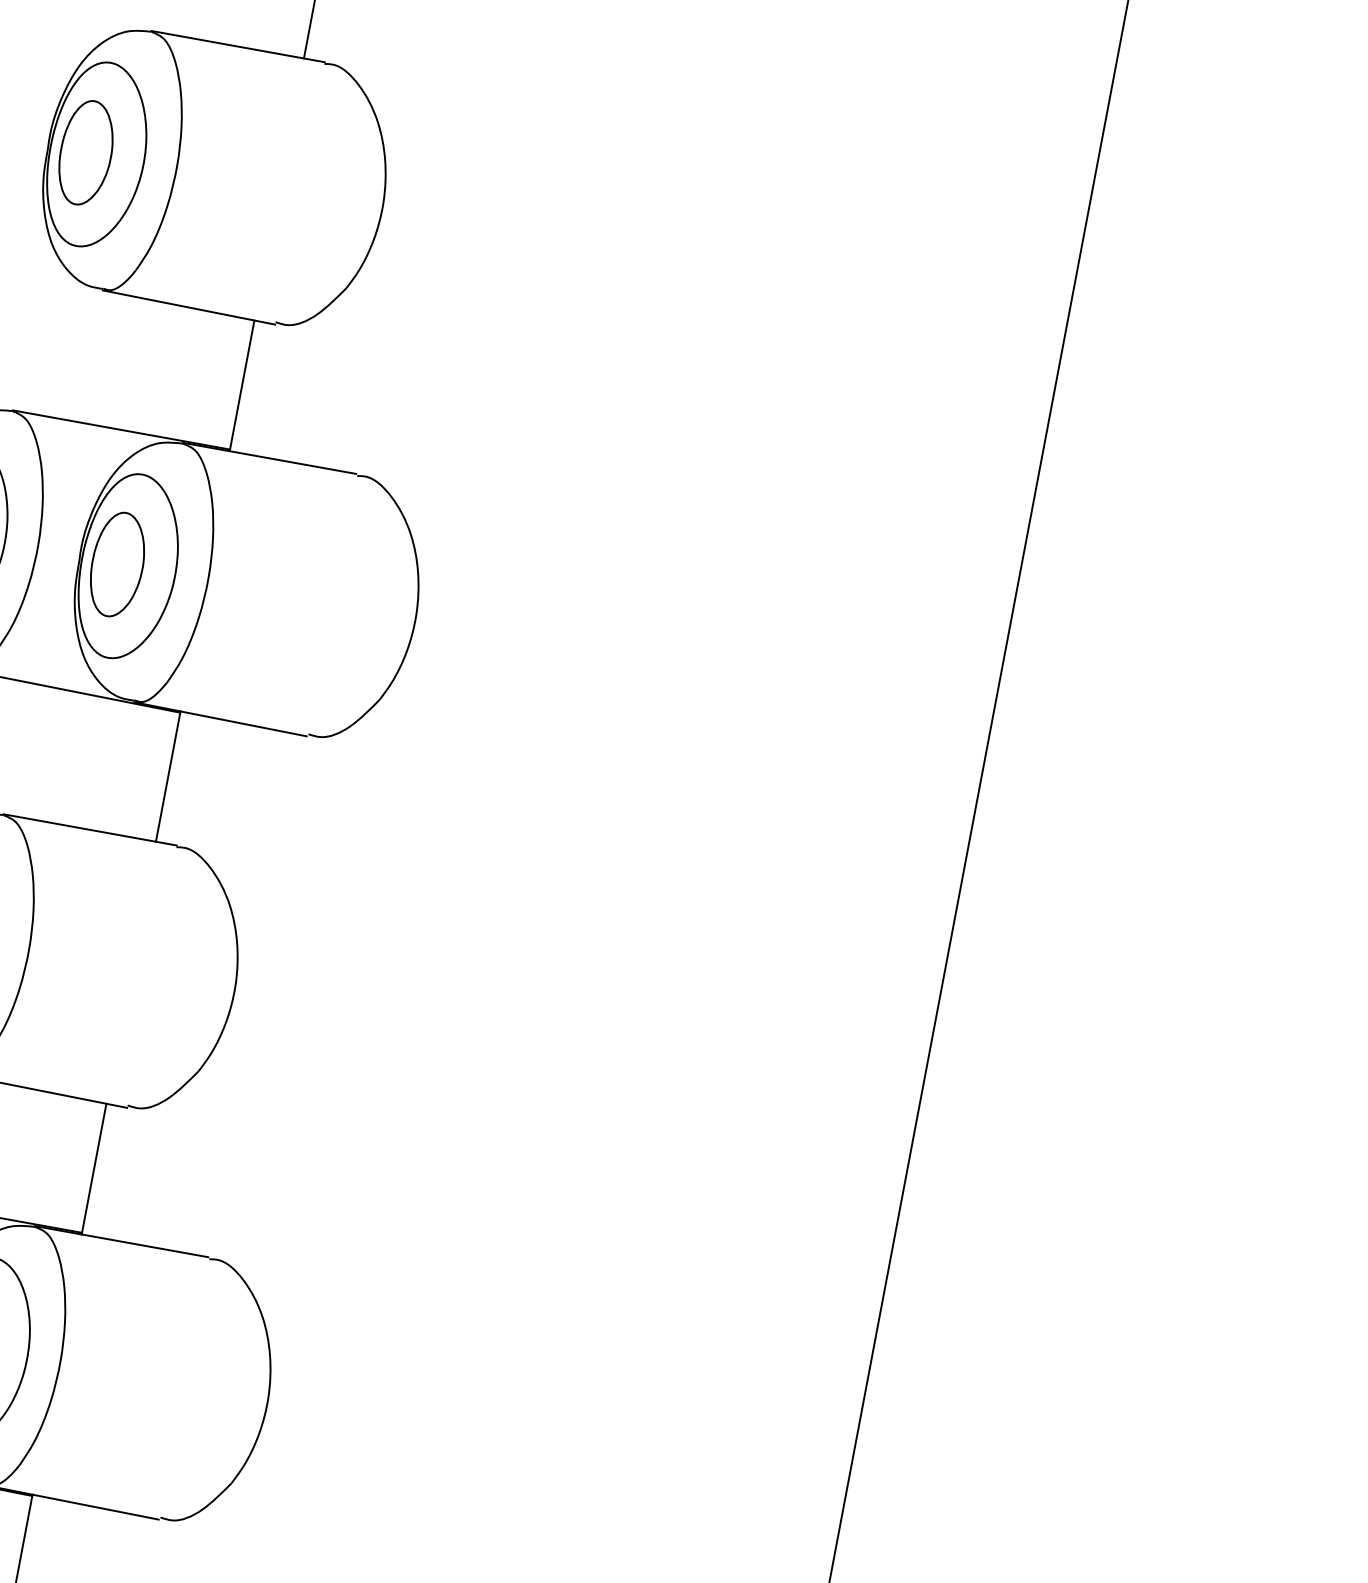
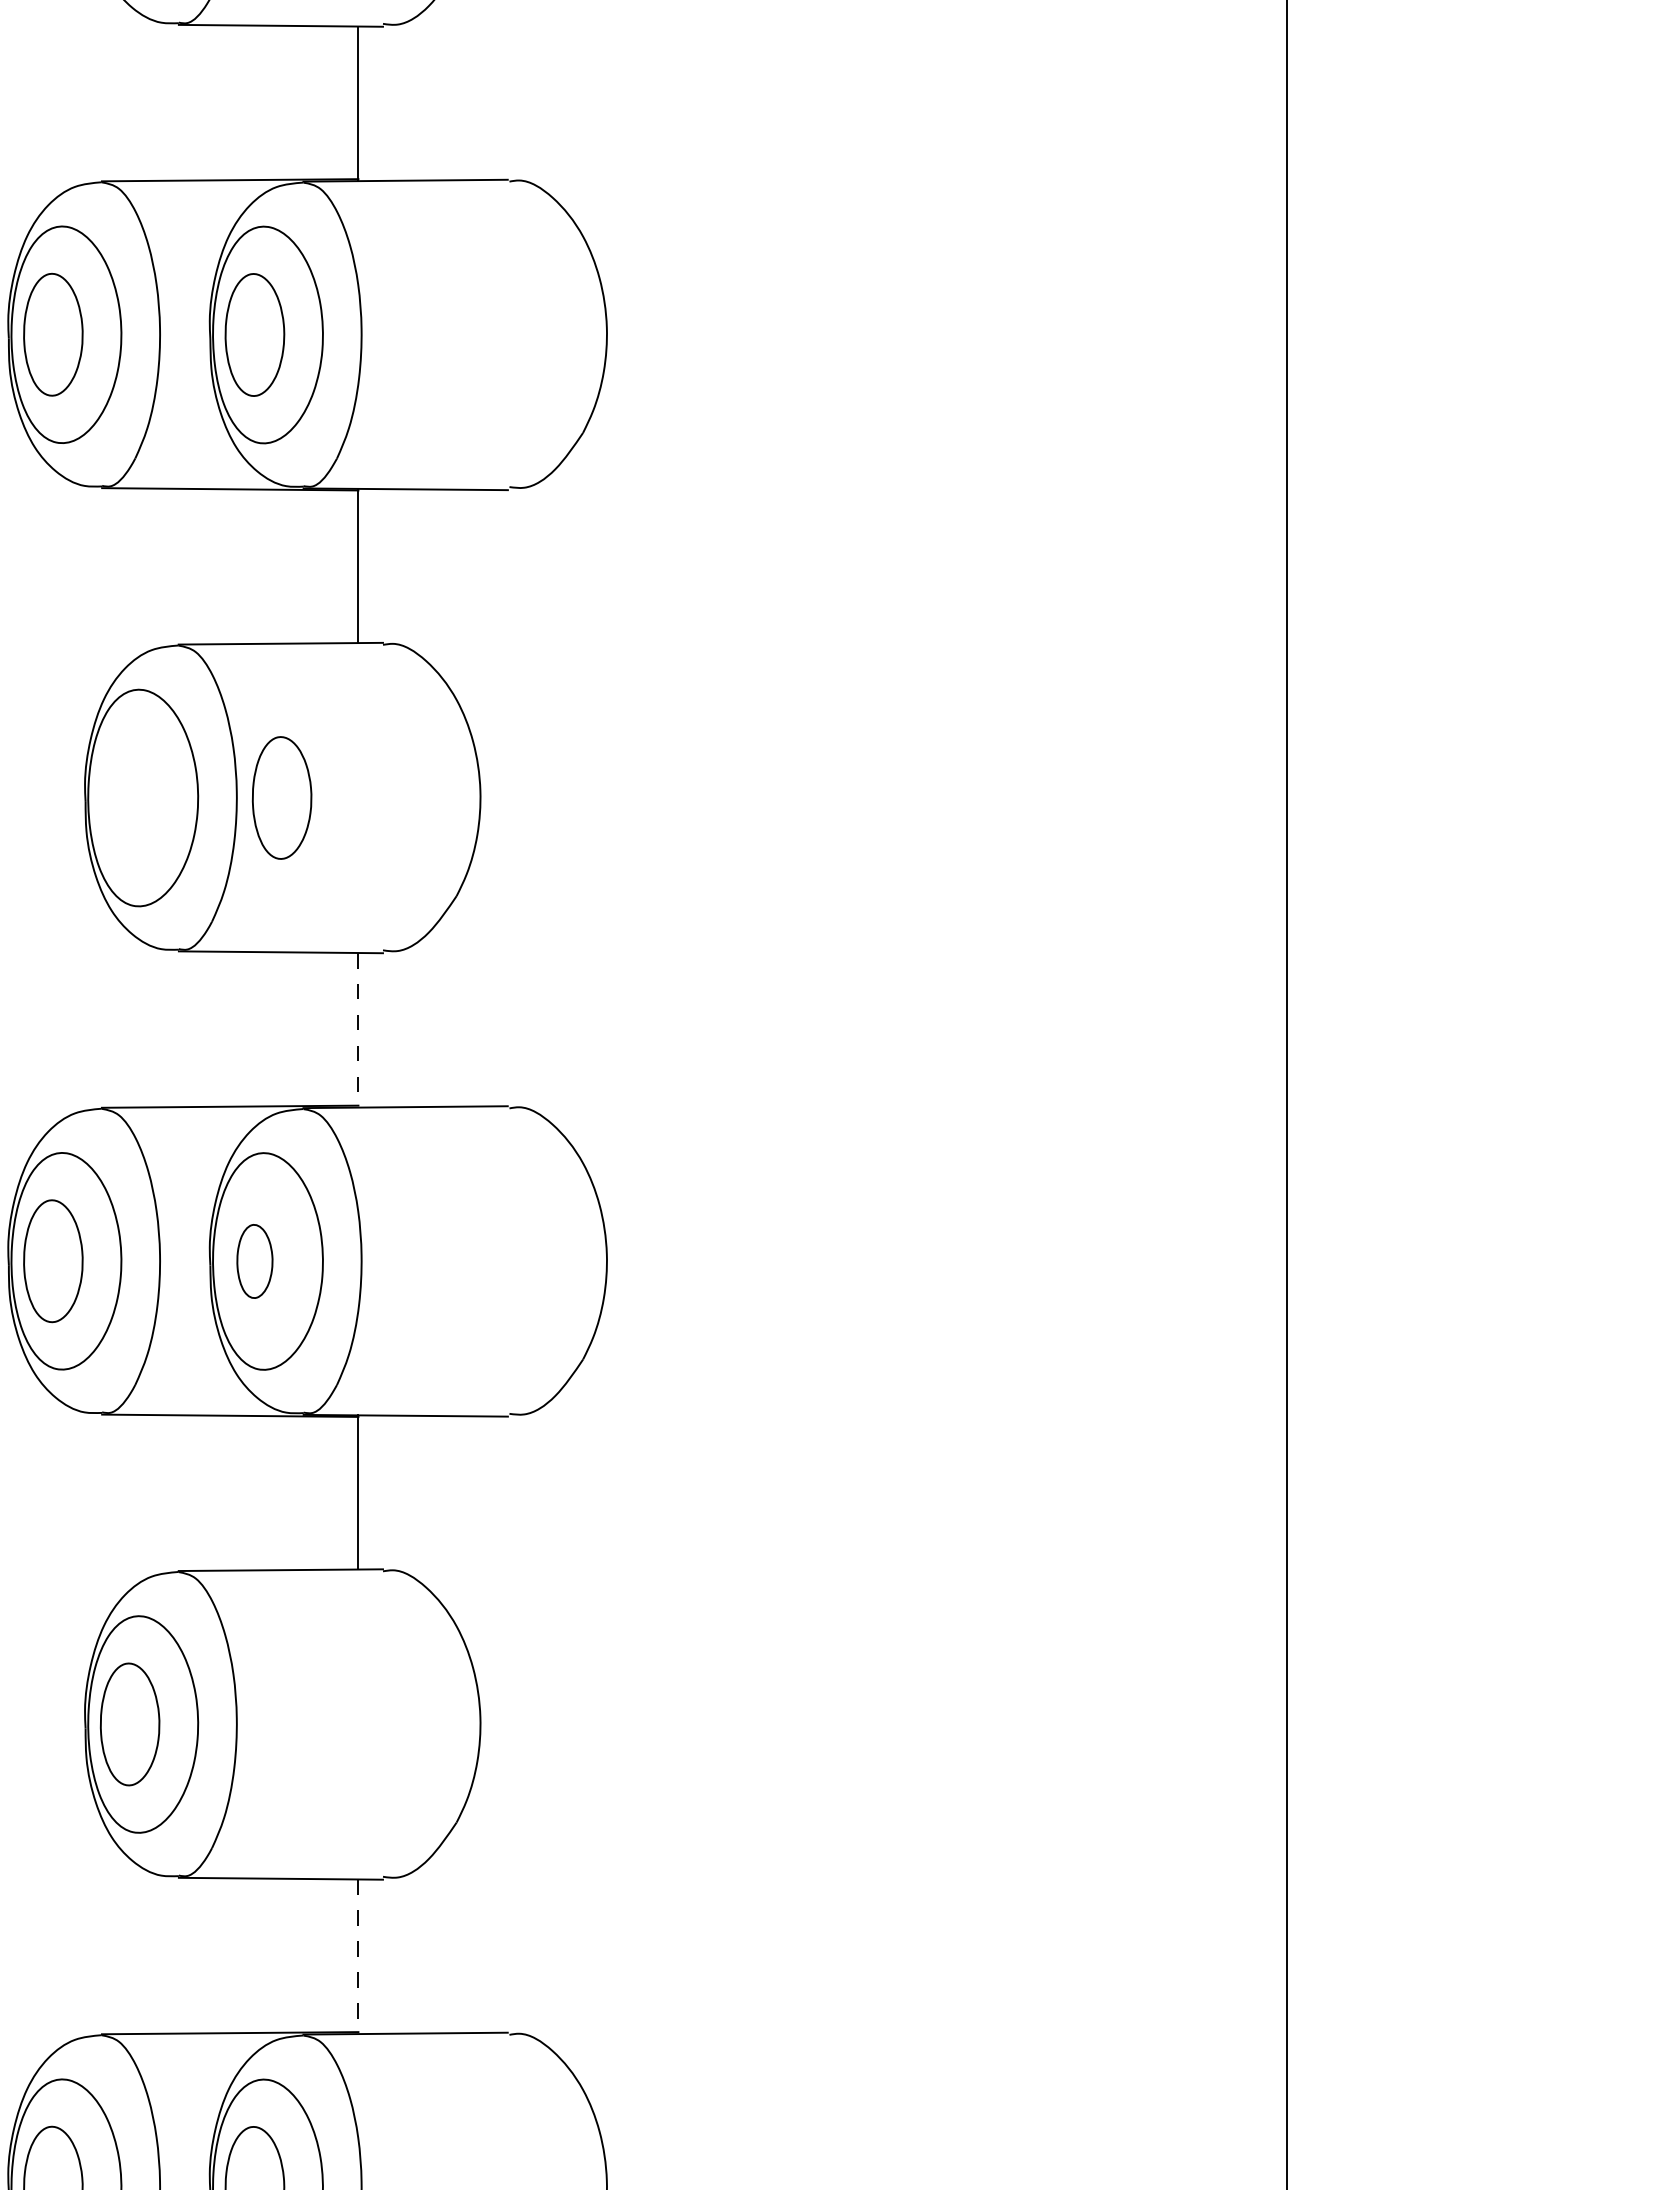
part: (85, 152) -> (281, 797), moved
line: (242, 386) -> (358, 1030), solid -> dashed
part: (117, 564) -> (254, 1261), size x0.6
line: (94, 1169) -> (358, 1957), solid -> dashed

